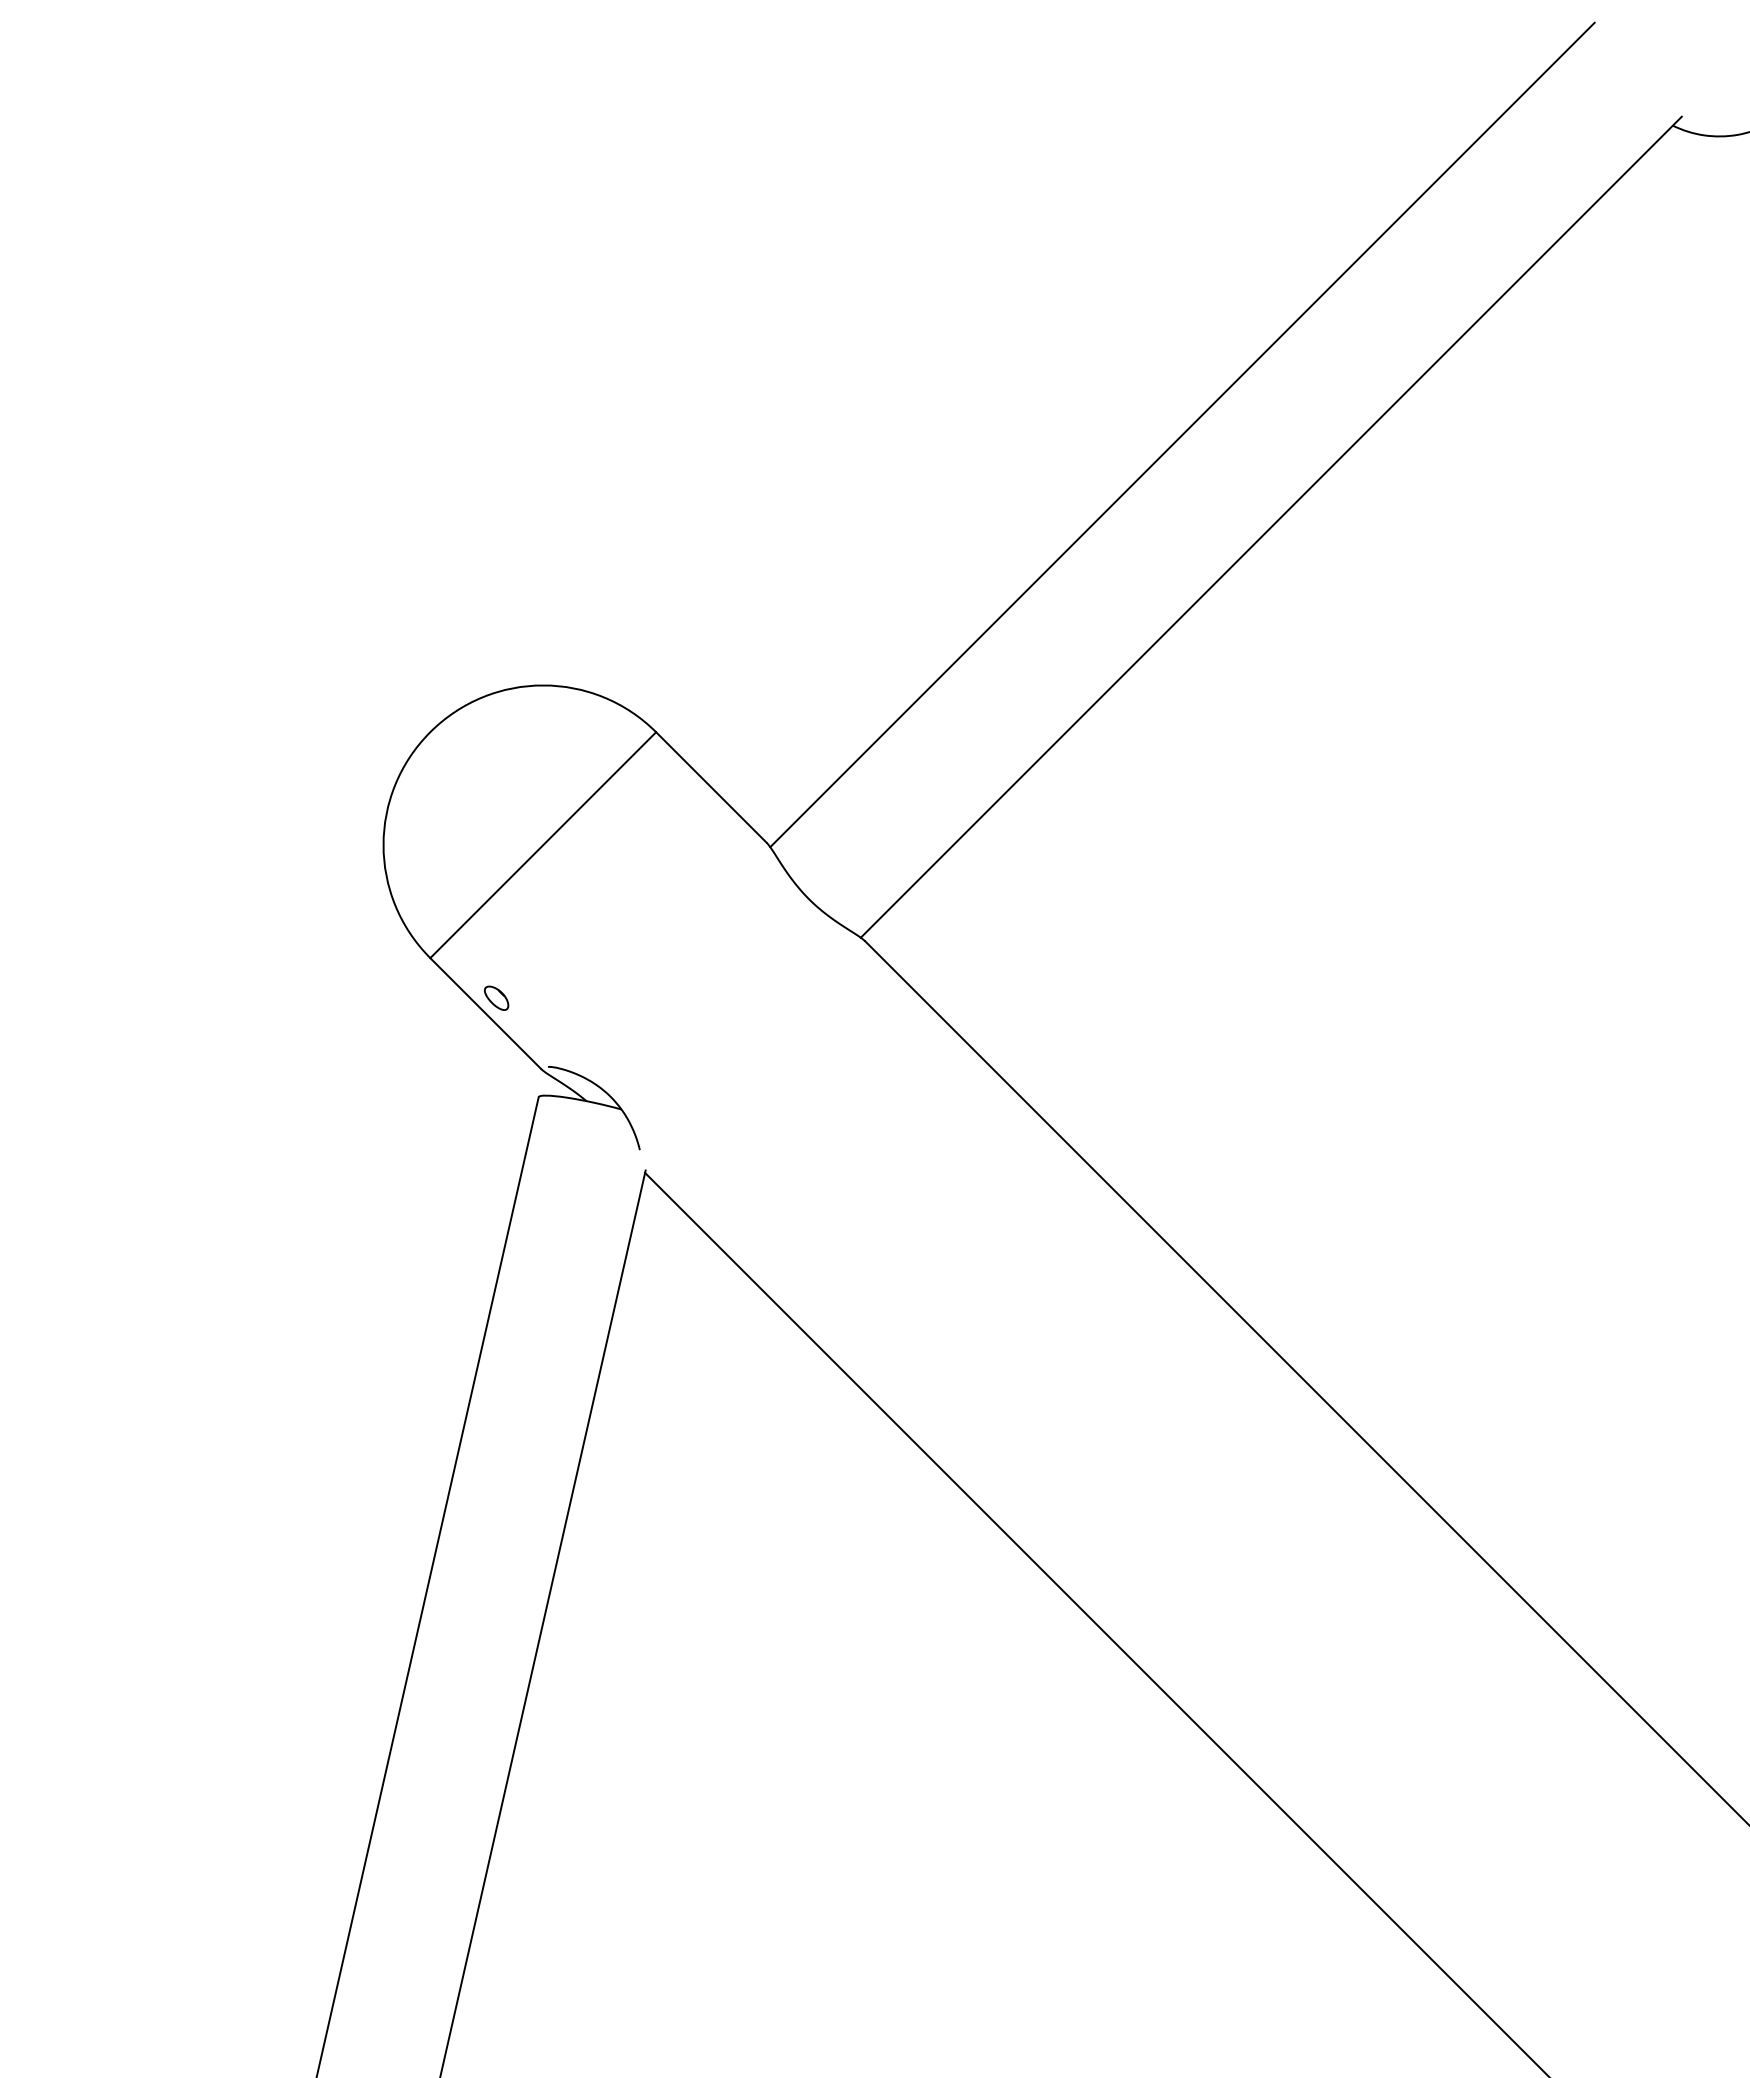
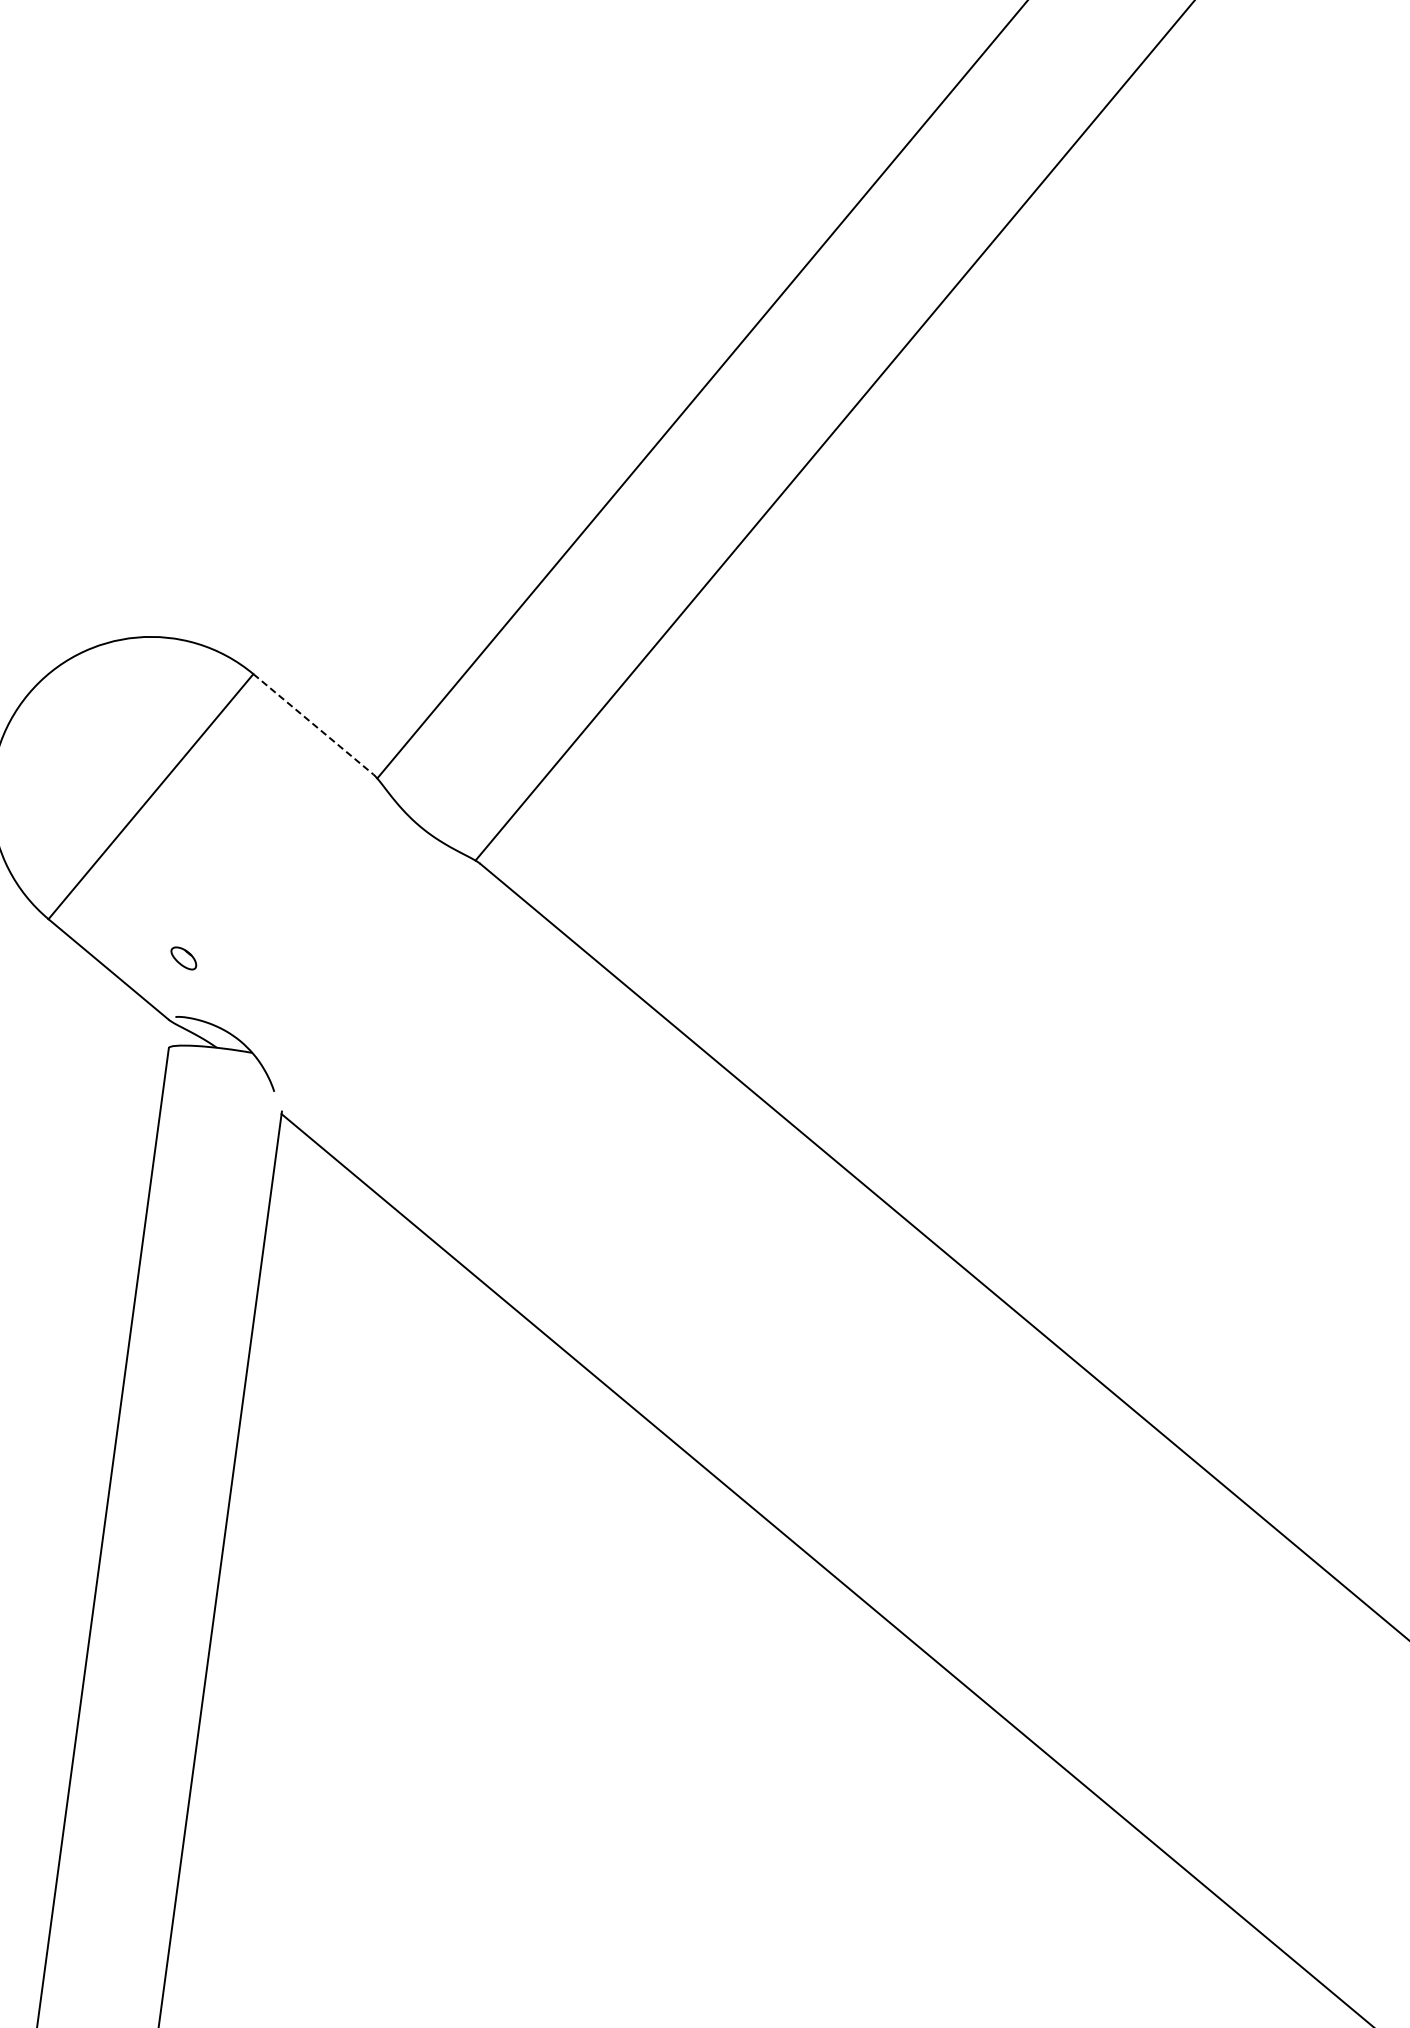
line: (711, 787) -> (313, 724), solid -> dashed
part: (496, 997) -> (183, 957), moved

